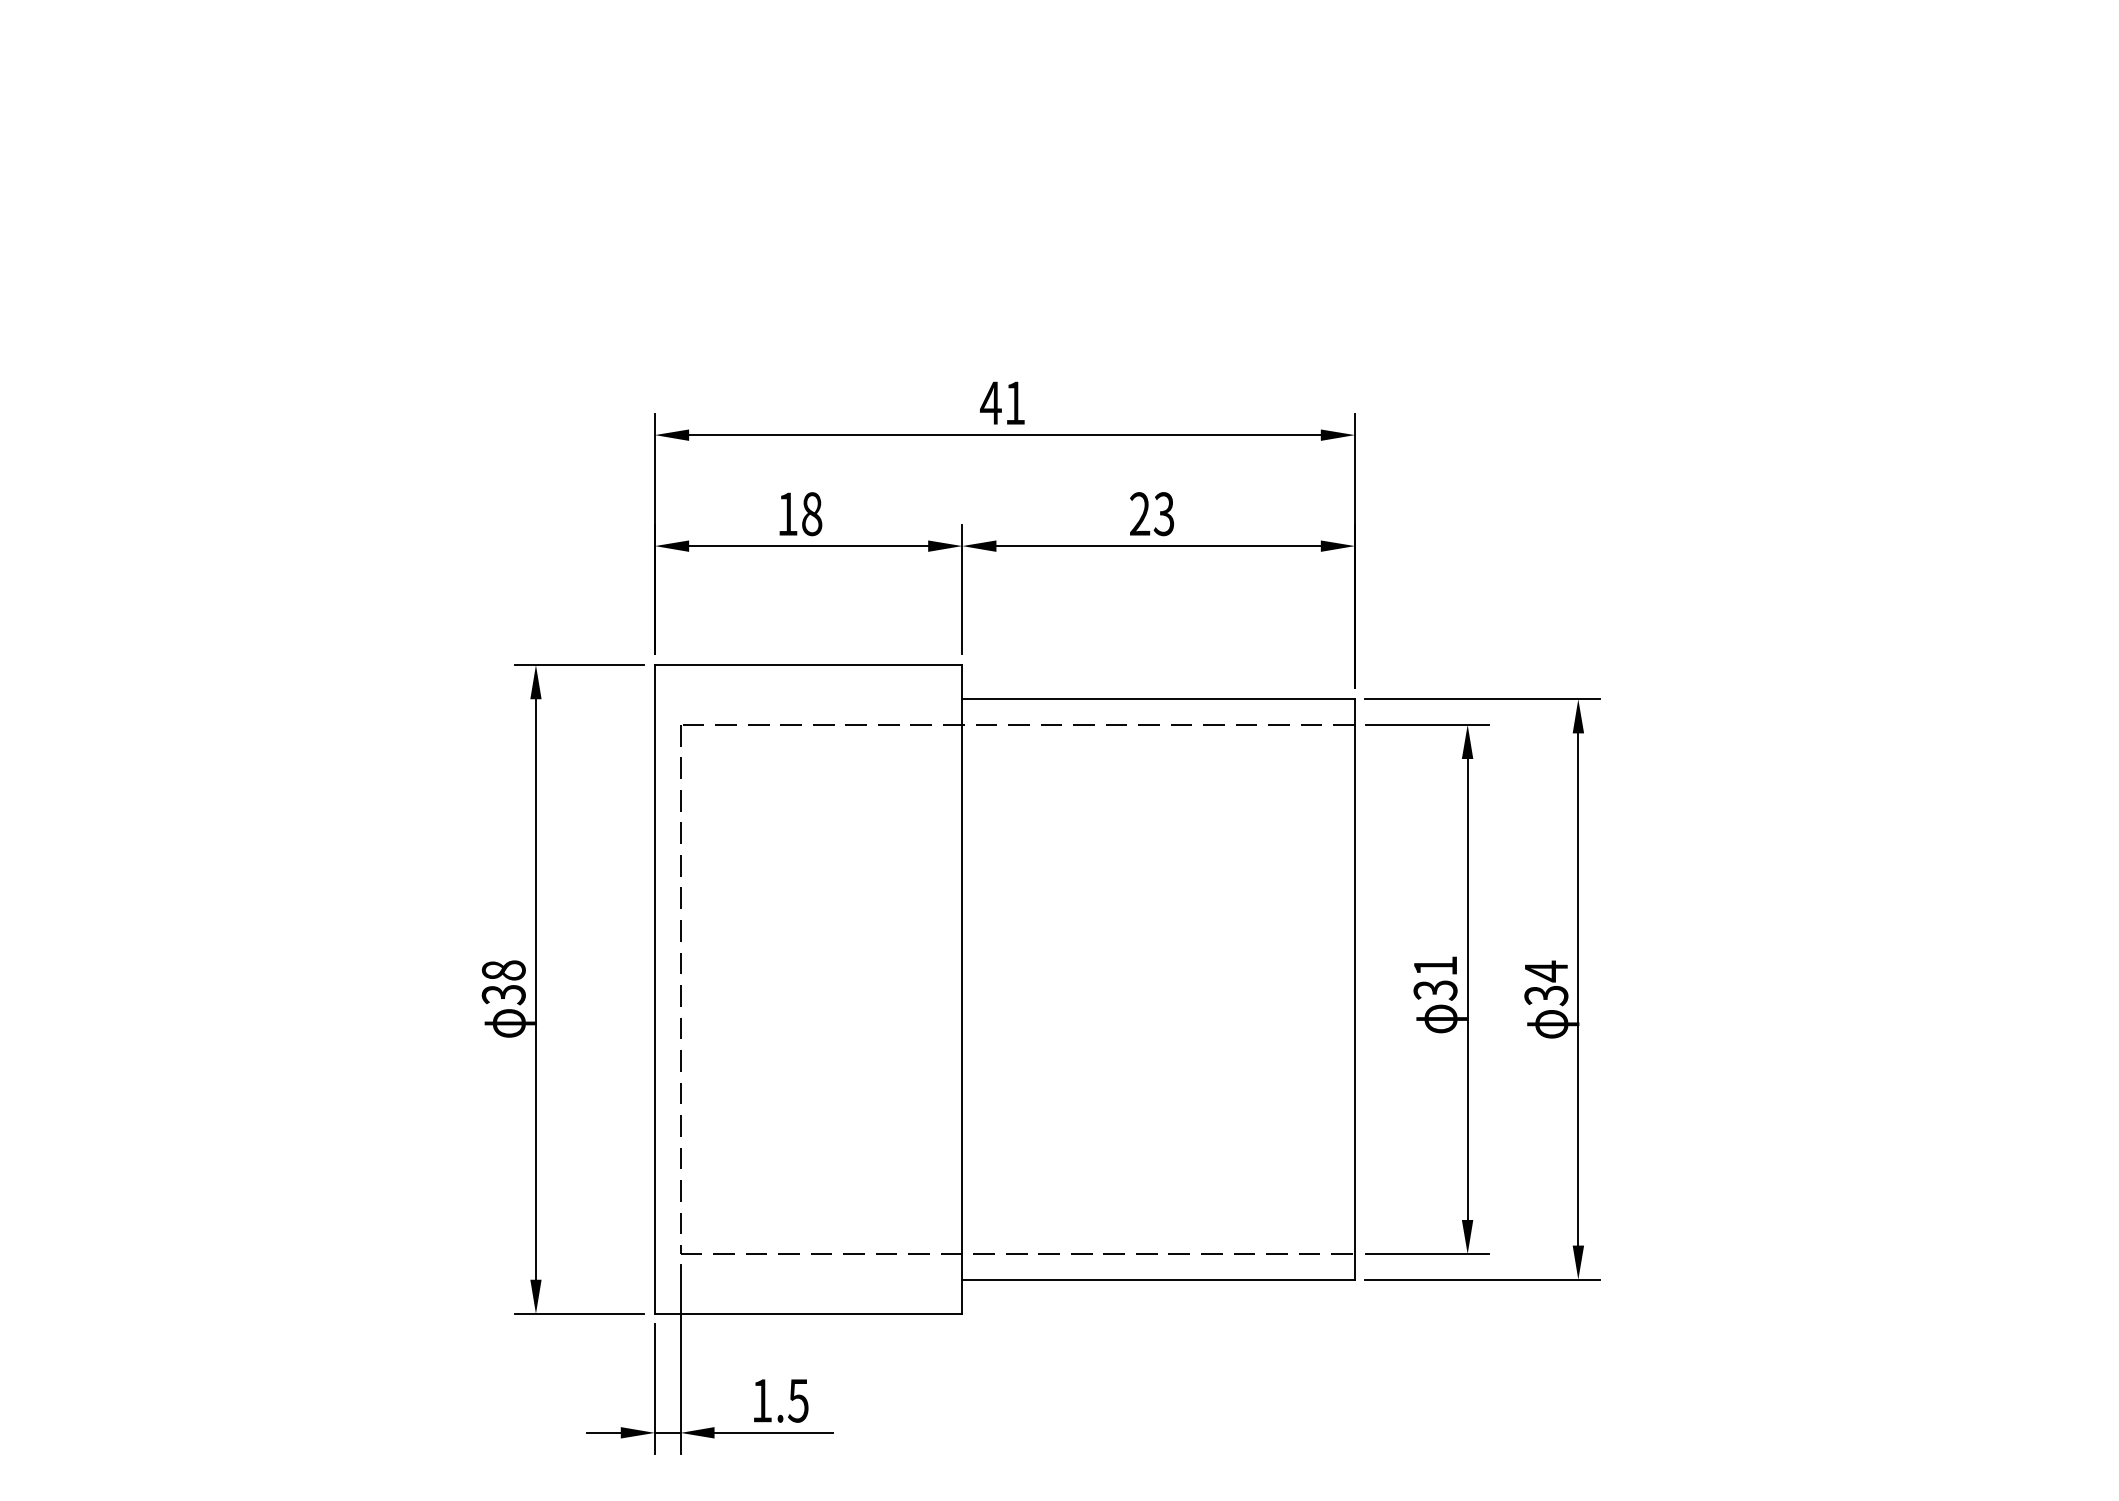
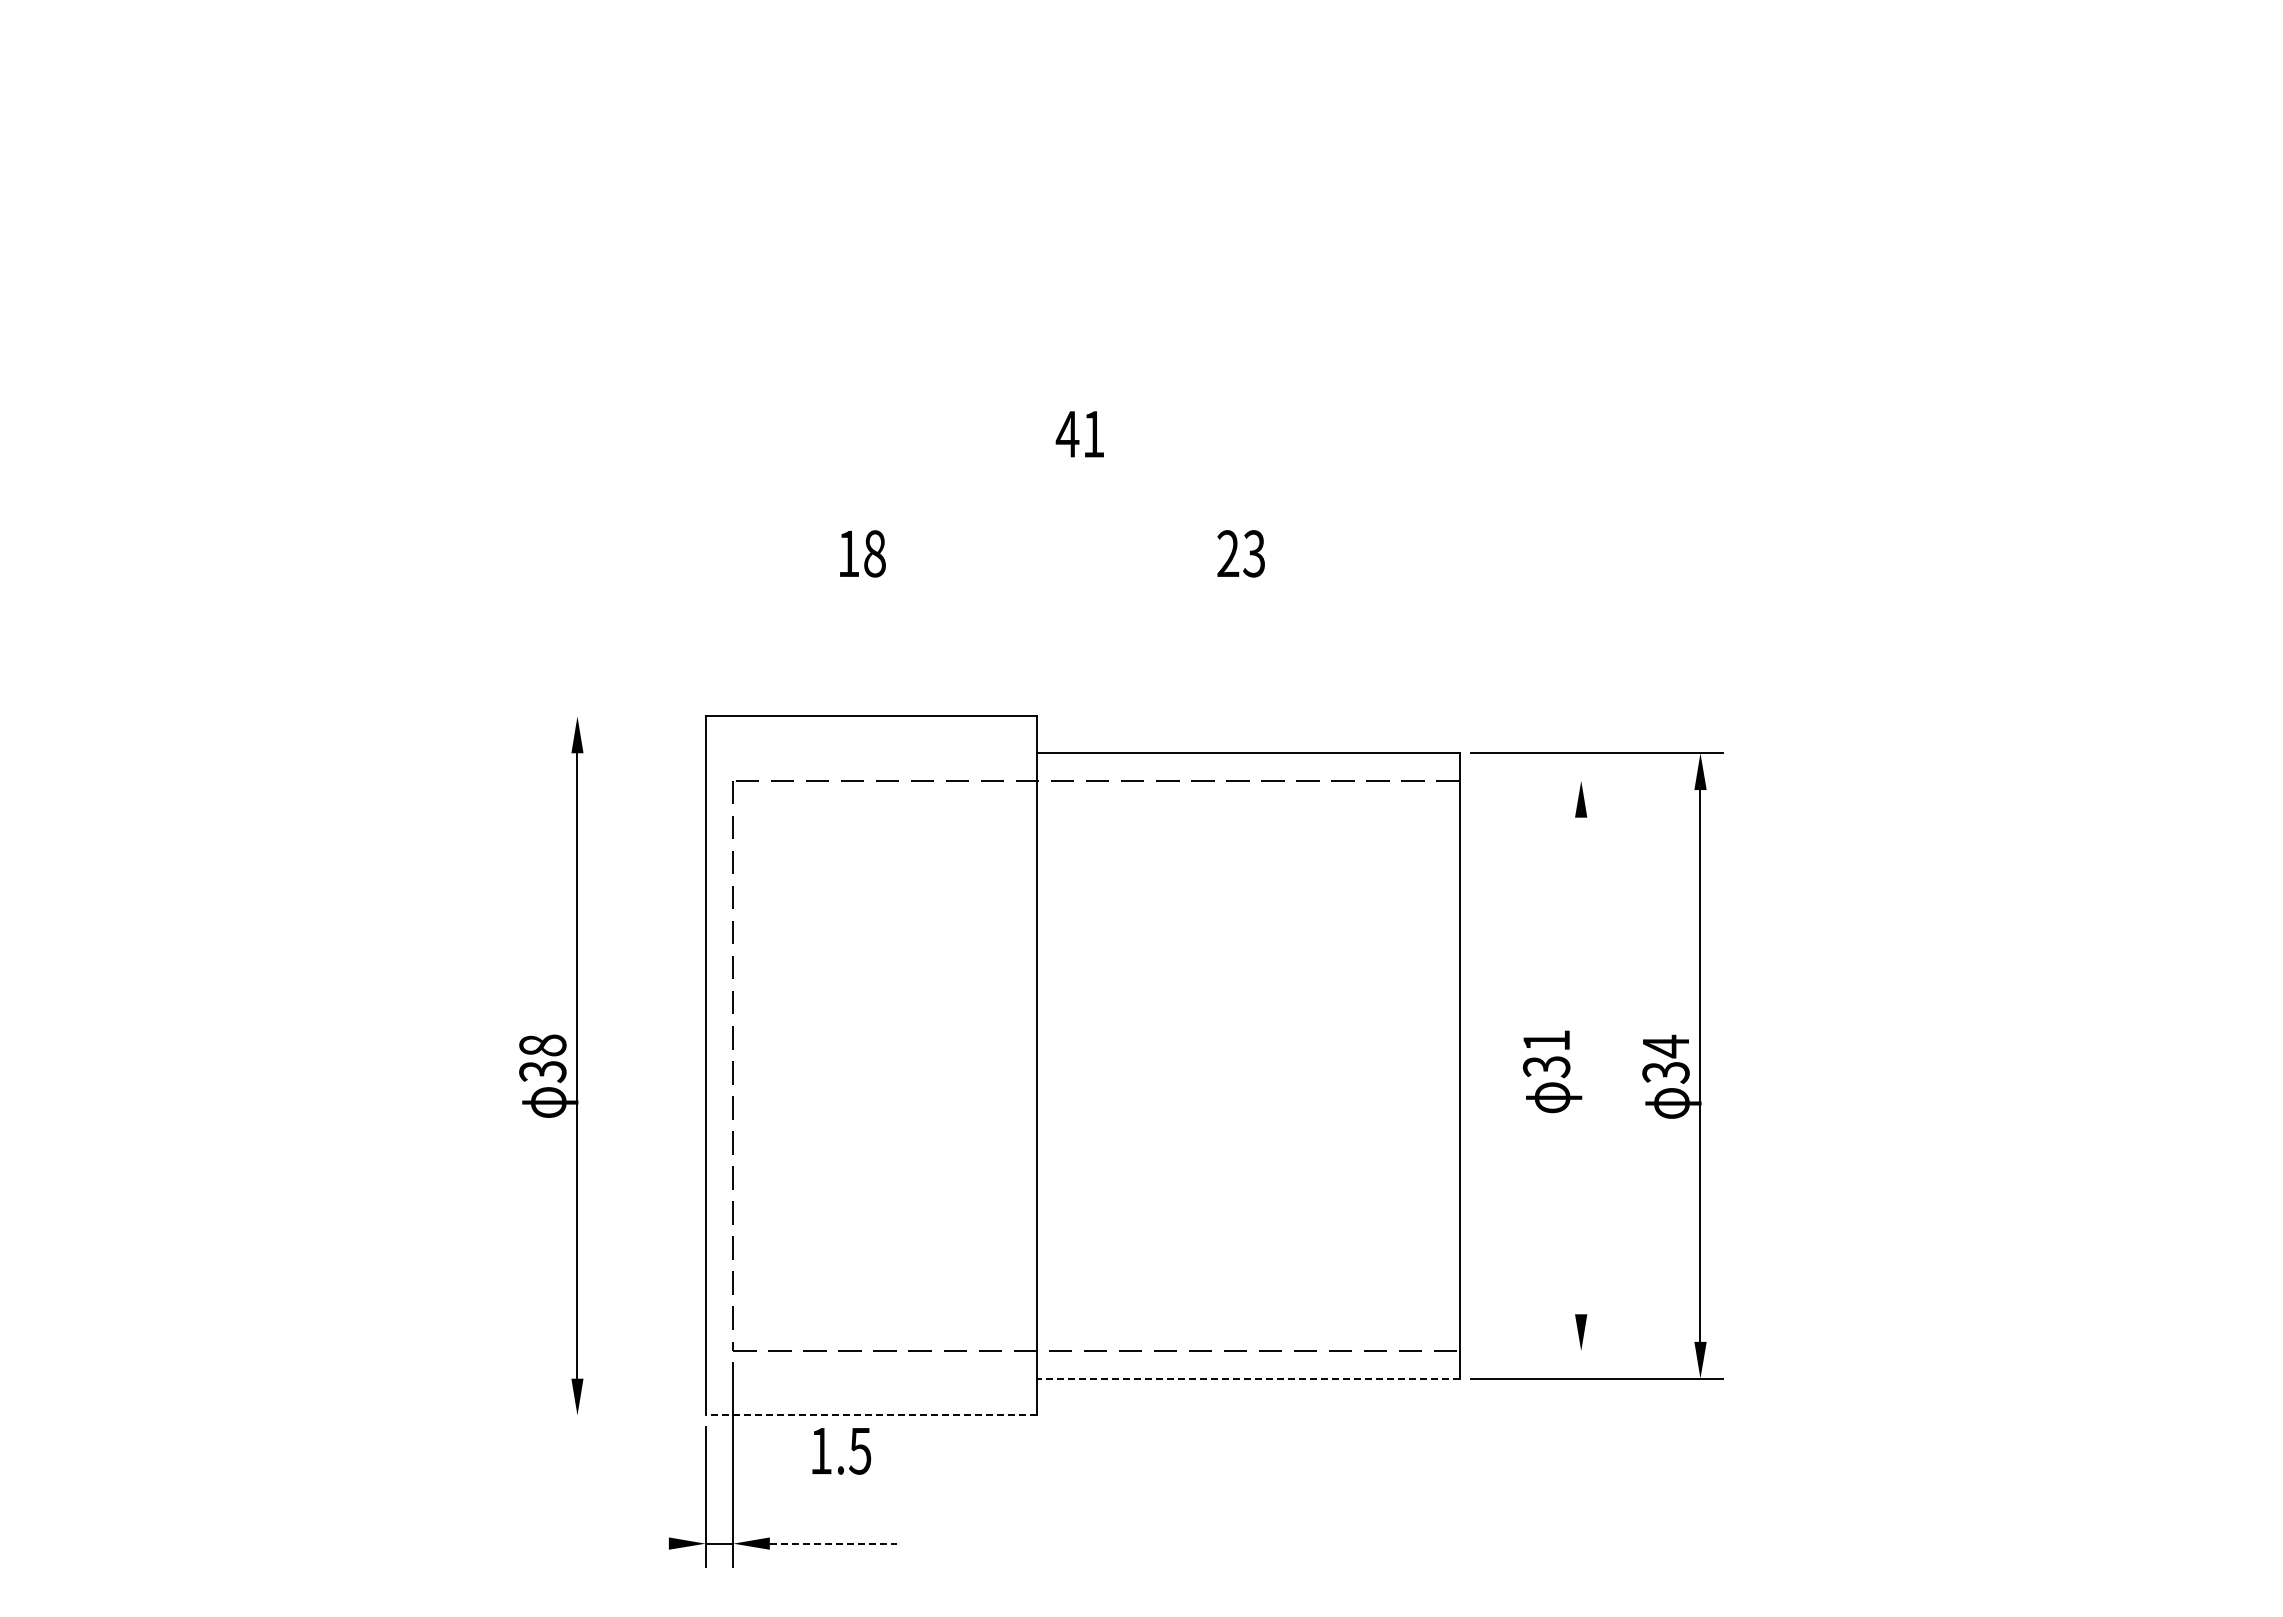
part: (1004, 550) -> (1082, 593), removed
line: (579, 665) -> (624, 716), removed
line: (1427, 724) -> (1537, 780), removed
line: (1467, 989) -> (1581, 1065), removed
line: (1427, 1254) -> (1537, 1351), removed
line: (1158, 1279) -> (1248, 1378), solid -> dashed
line: (579, 1313) -> (624, 1415), removed
line: (808, 1313) -> (871, 1415), solid -> dashed
text: (781, 1401) -> (841, 1451), moved
line: (602, 1432) -> (649, 1543), removed
line: (773, 1432) -> (833, 1543), solid -> dashed

